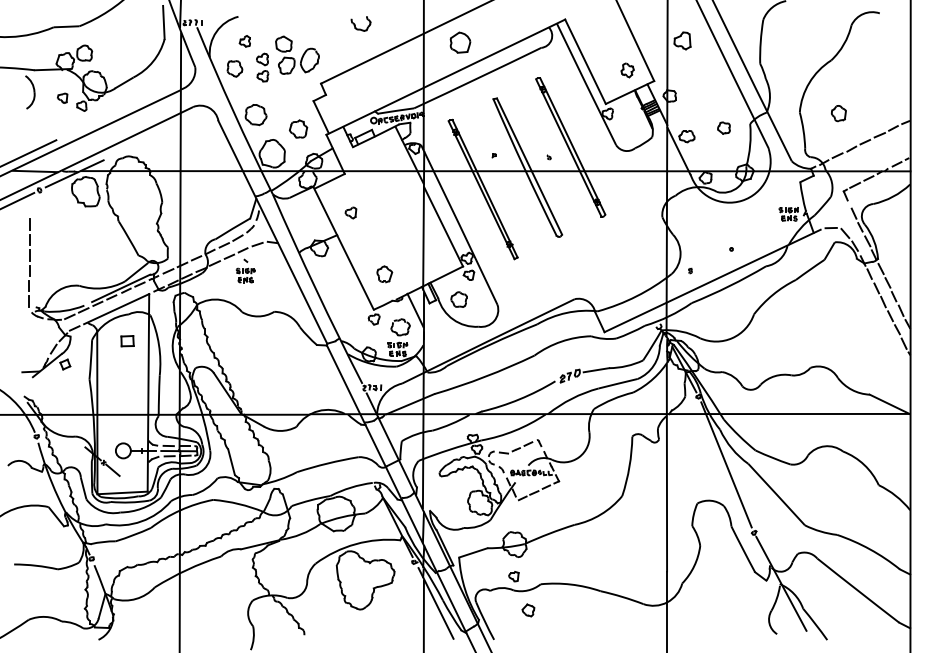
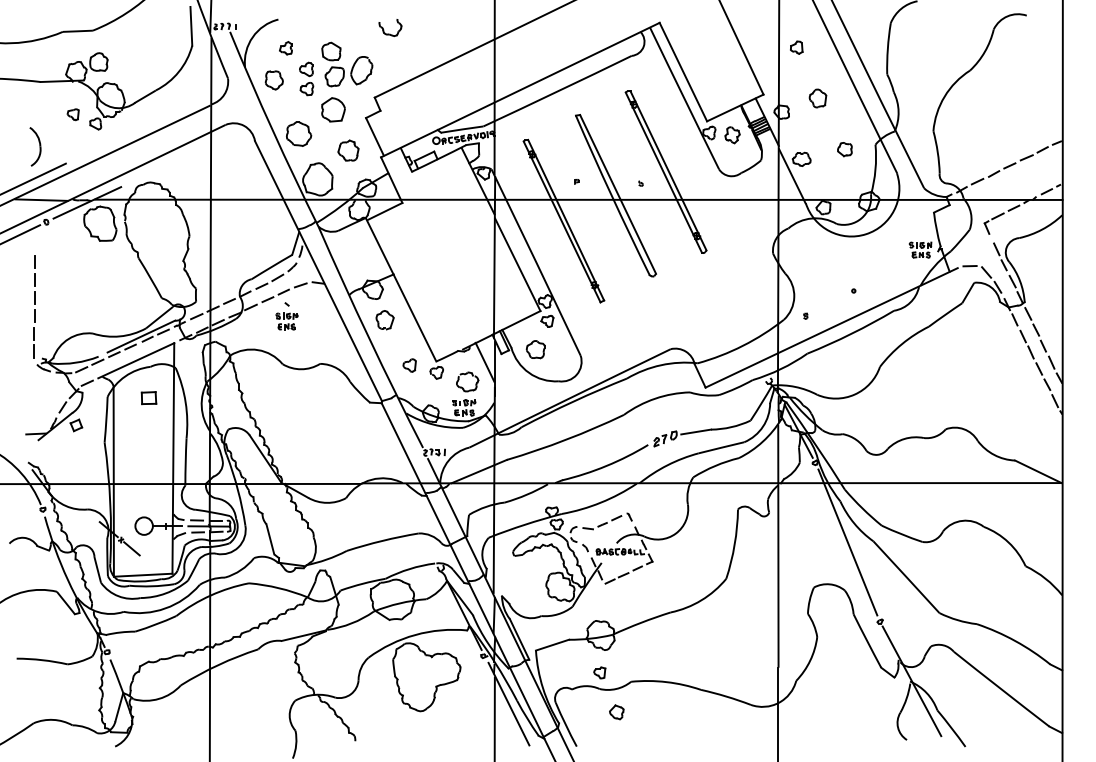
part: (361, 23) -> (390, 27), moved
part: (682, 40) -> (796, 47), size x0.62
part: (460, 42) -> (333, 109), moved
part: (627, 70) -> (732, 135), moved
part: (30, 92) -> (35, 146), moved
part: (838, 113) -> (817, 98), moved
part: (350, 212) -> (409, 365), moved
part: (384, 274) -> (384, 320), moved

